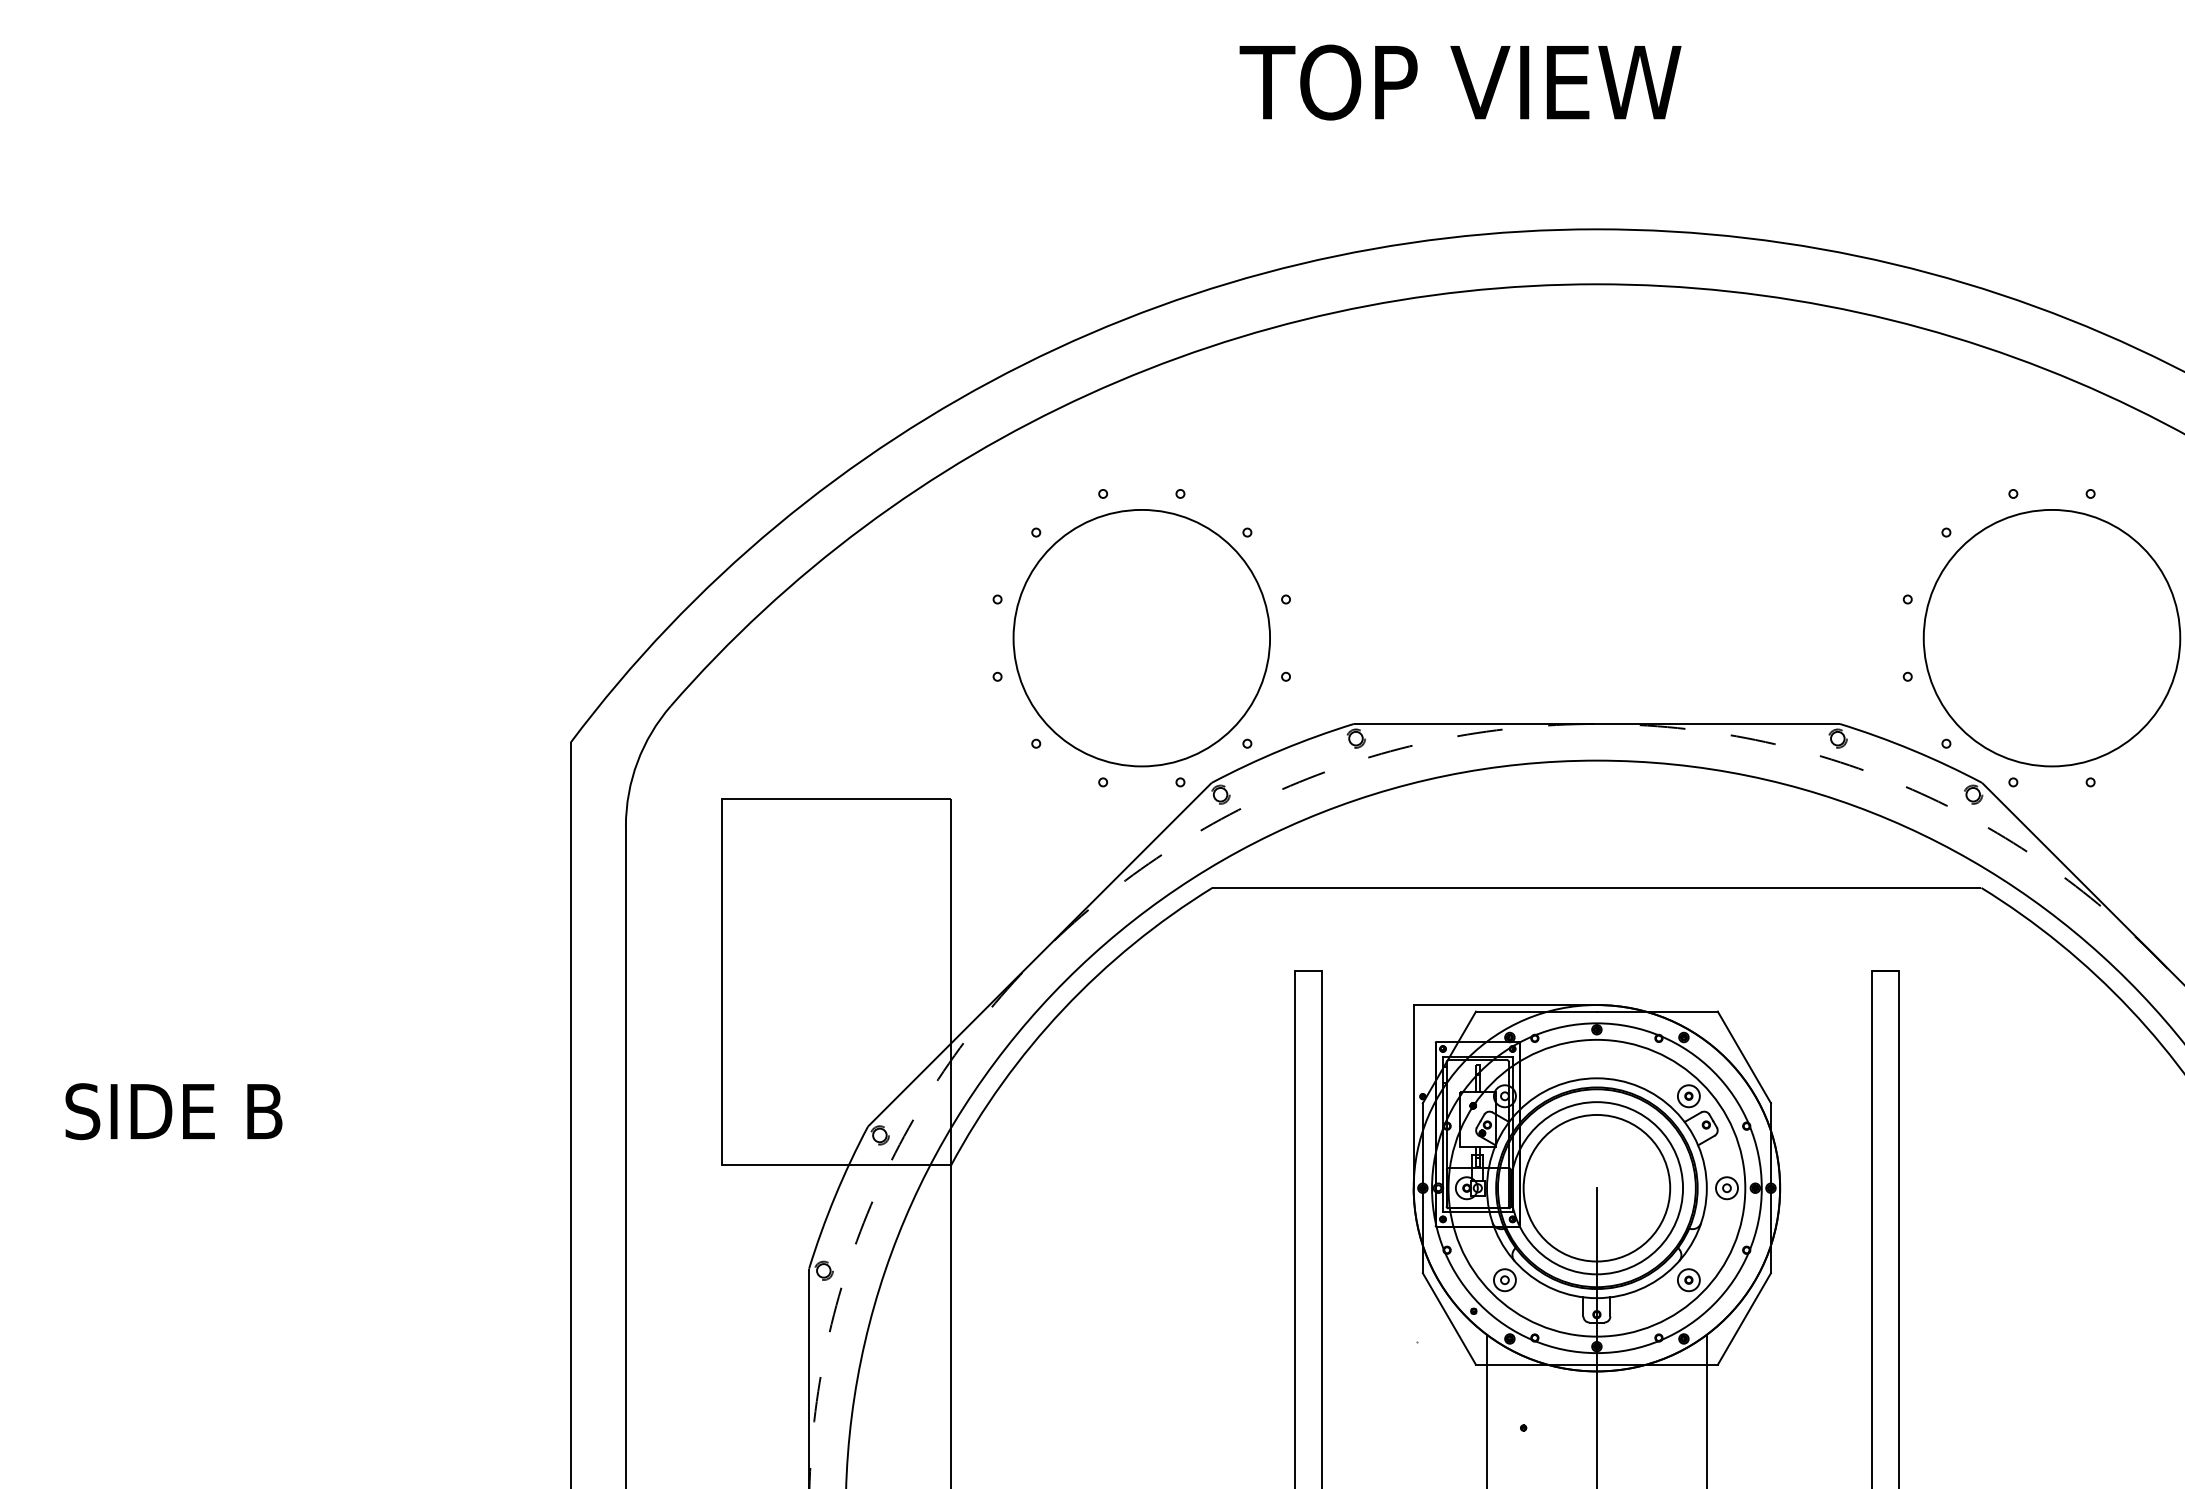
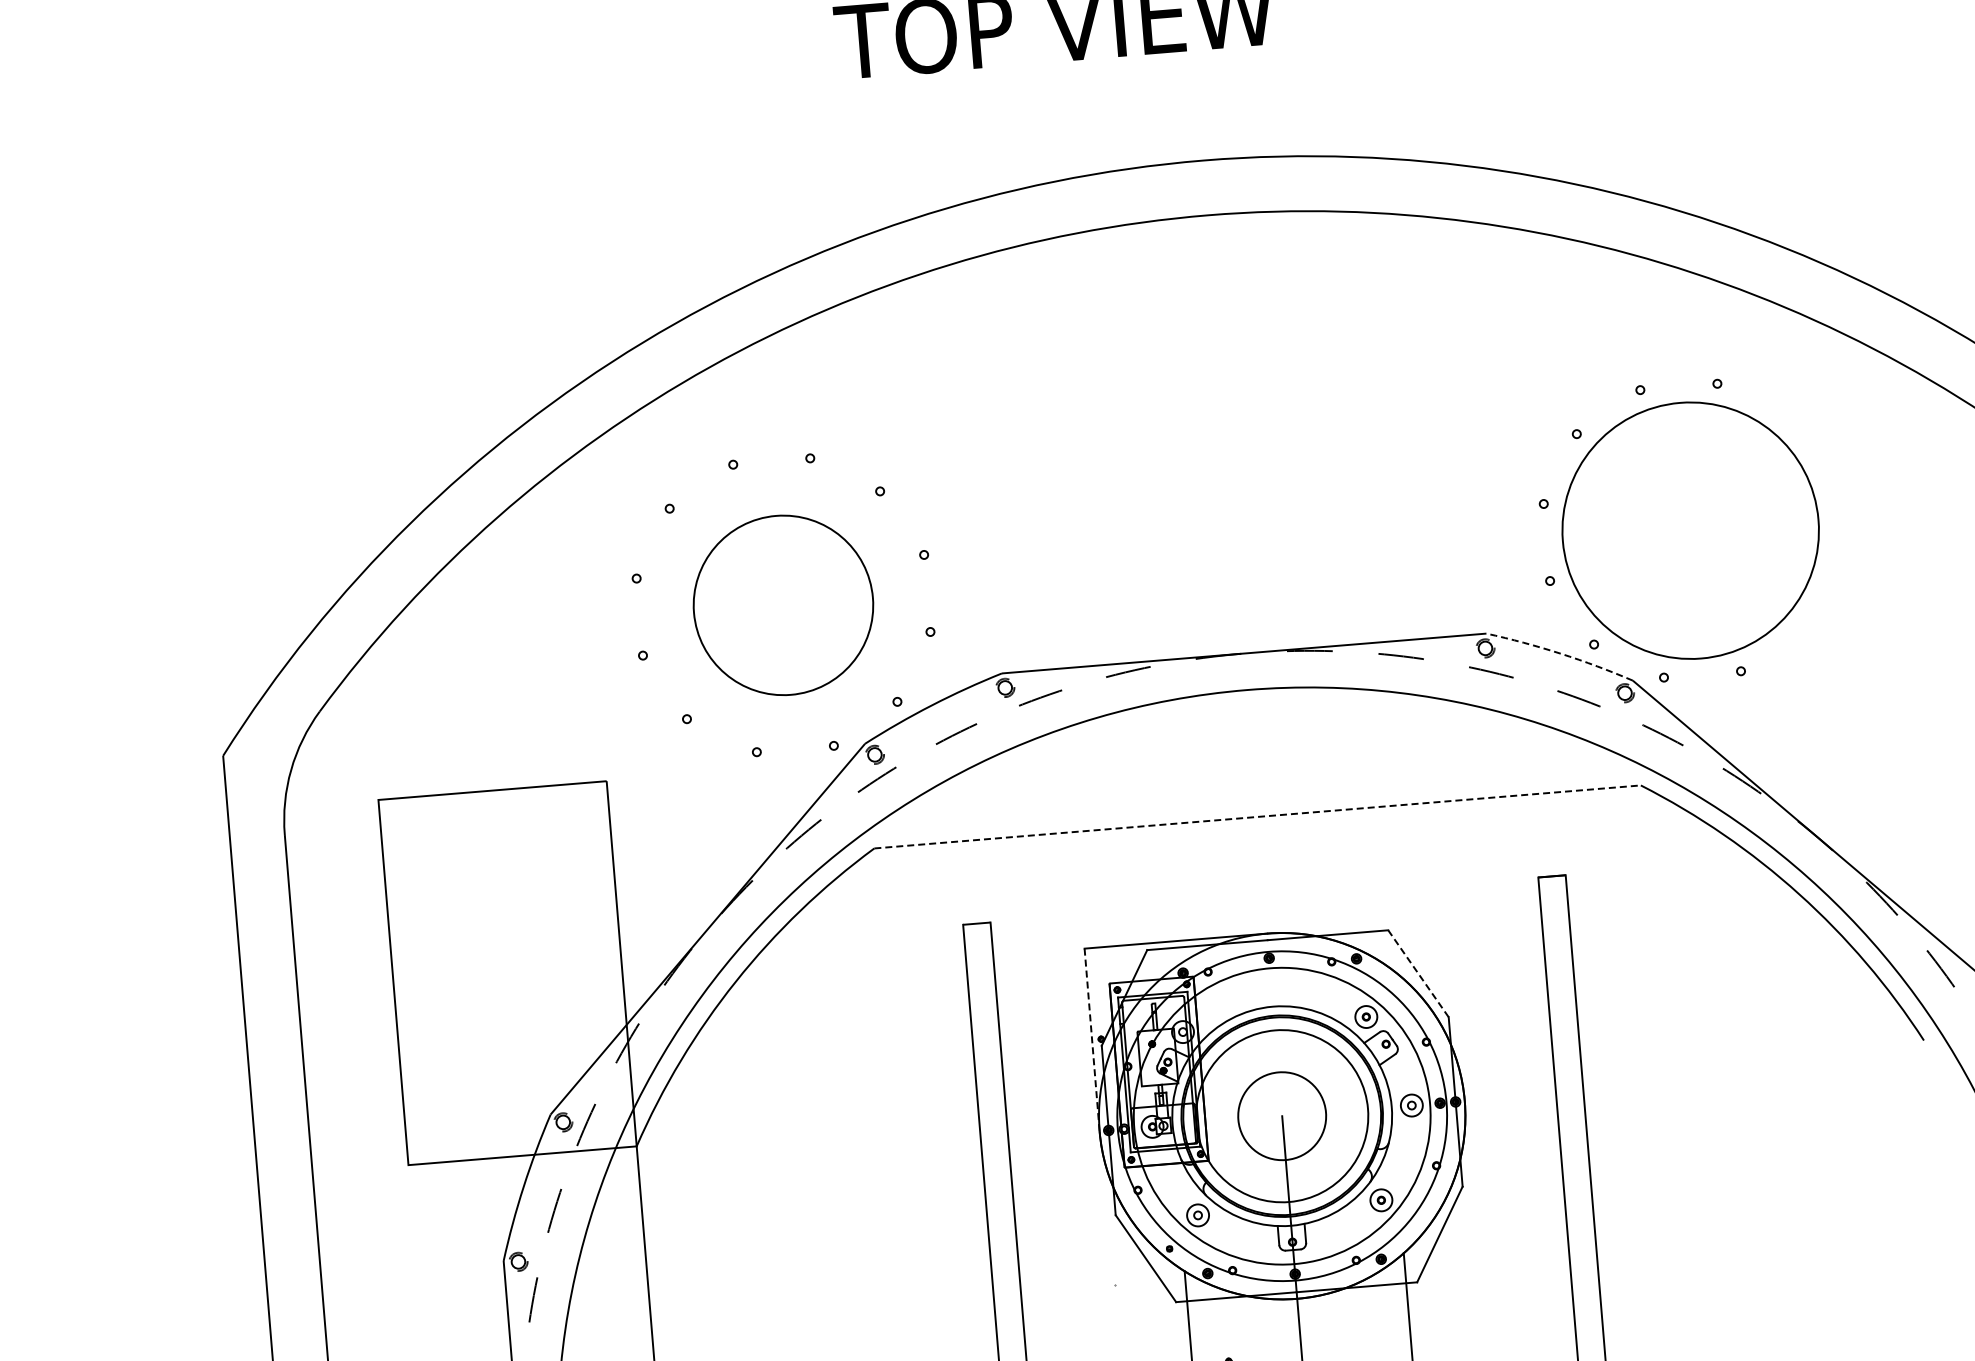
circle: (1141, 638) -> (783, 605), size x0.7
arc: (1912, 750) -> (1560, 654), solid -> dashed
line: (1596, 887) -> (1257, 816), solid -> dashed
line: (1744, 1057) -> (1418, 973), solid -> dashed
line: (1413, 1096) -> (1091, 1039), solid -> dashed
circle: (1596, 1187) -> (1281, 1115), size x0.6

